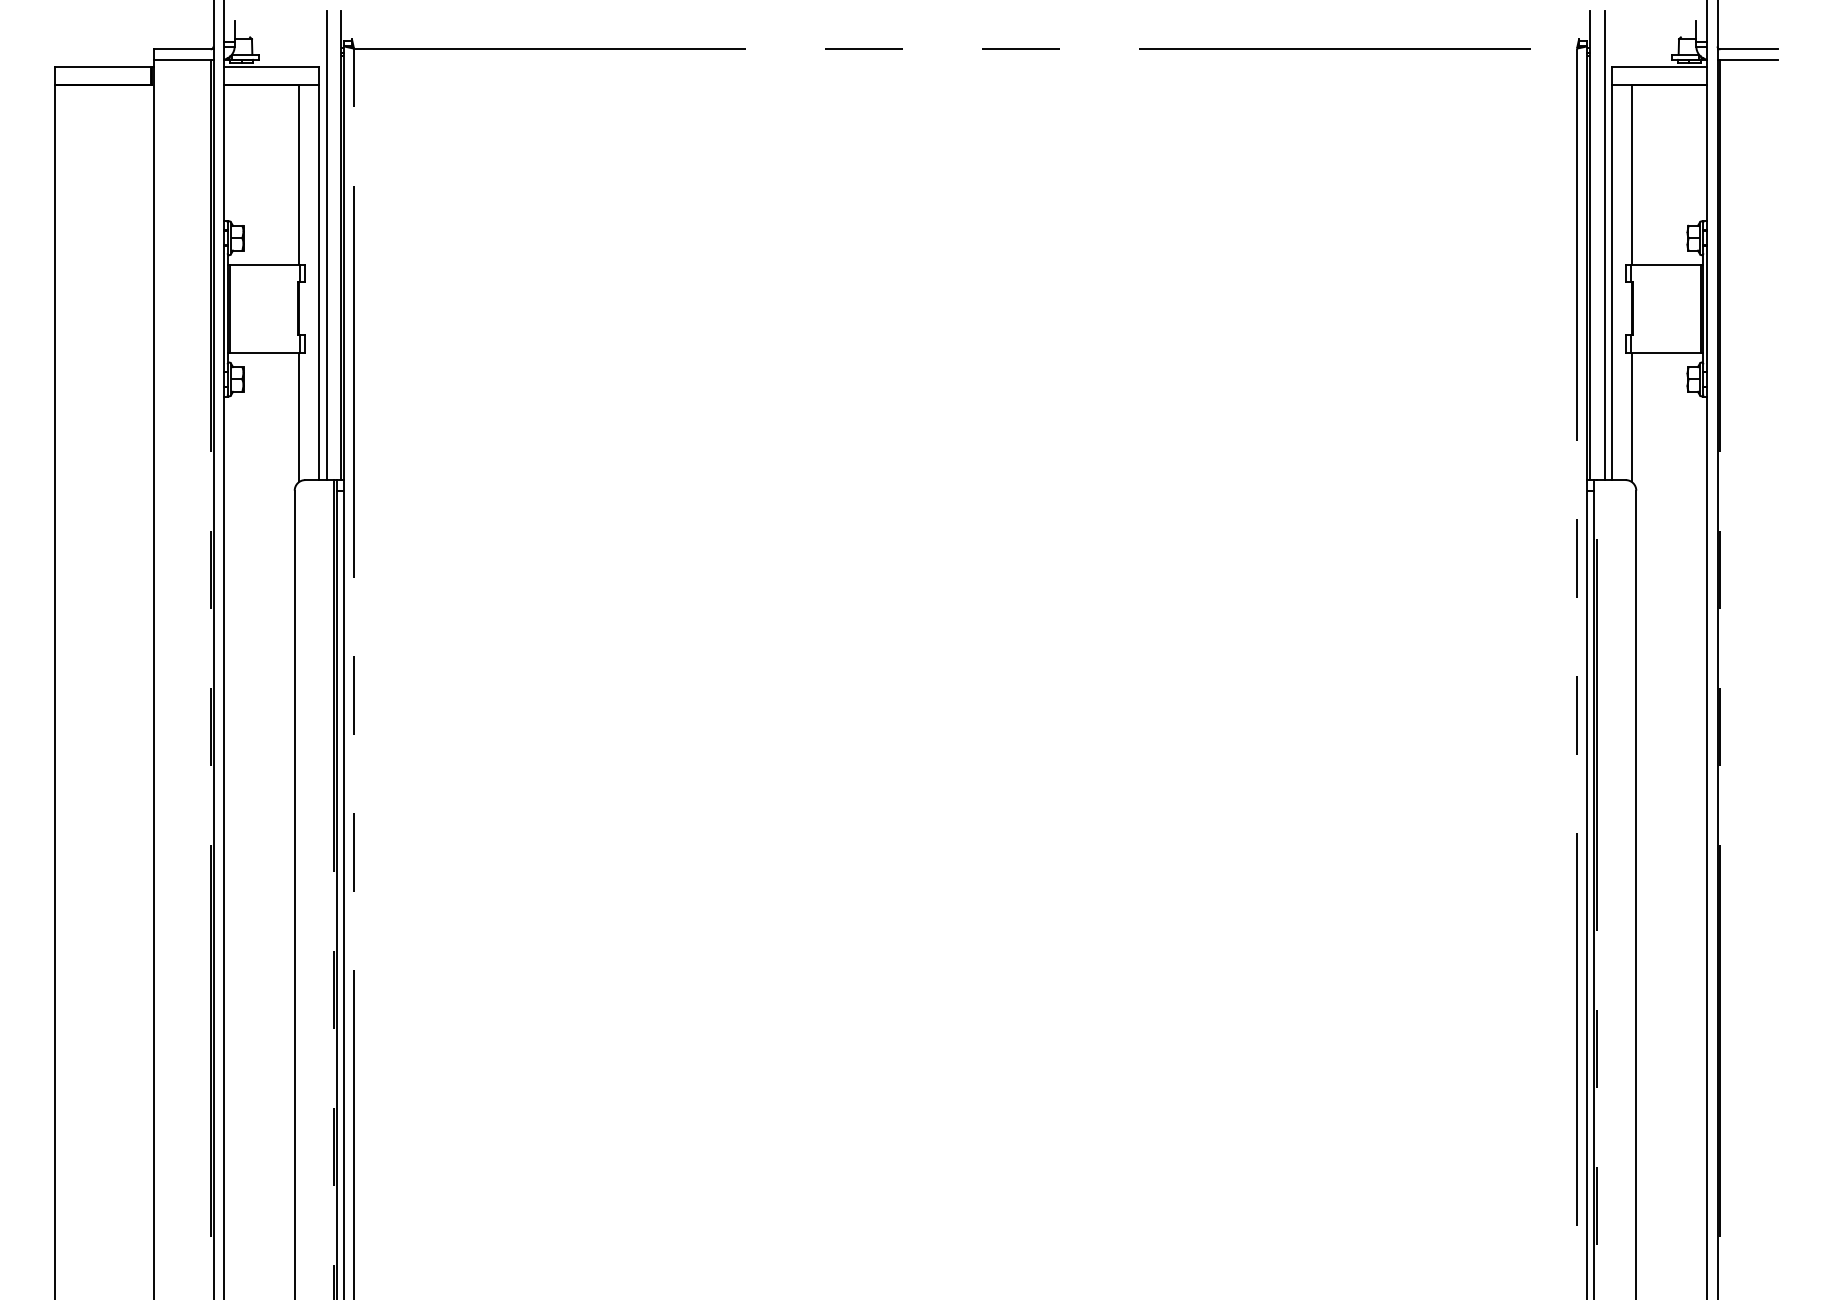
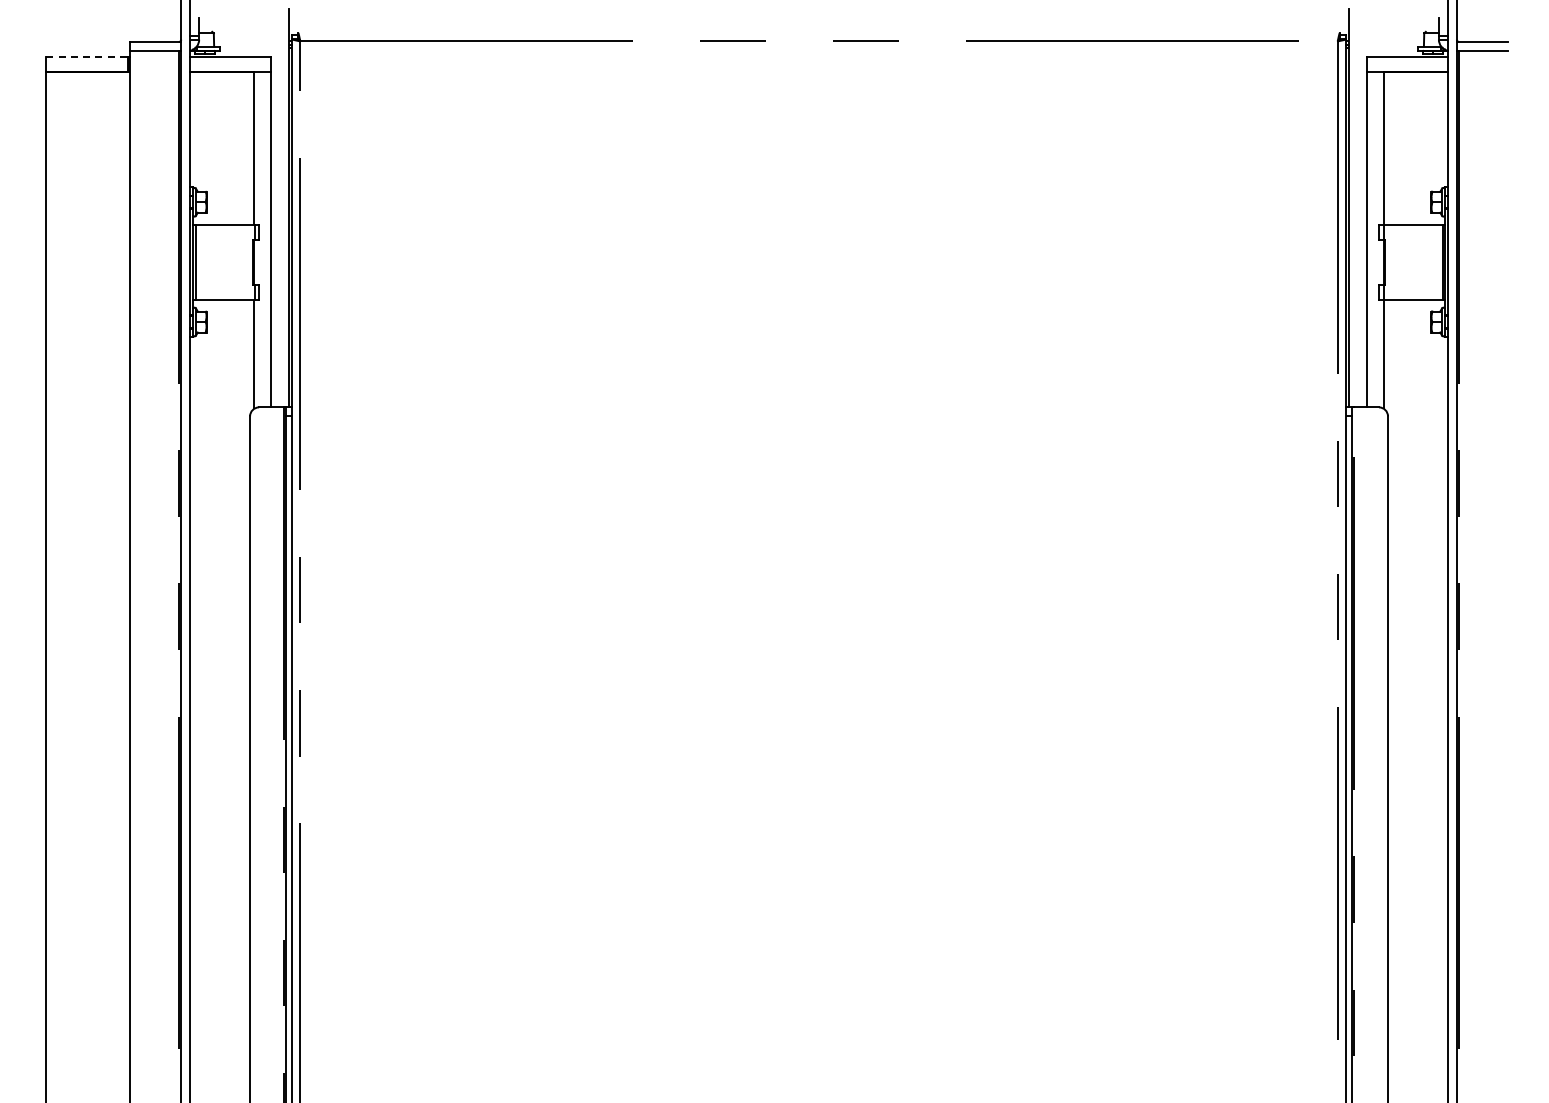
line: (103, 67) -> (87, 57), solid -> dashed
line: (327, 245) -> (277, 208), removed
line: (1605, 245) -> (1361, 208), removed

